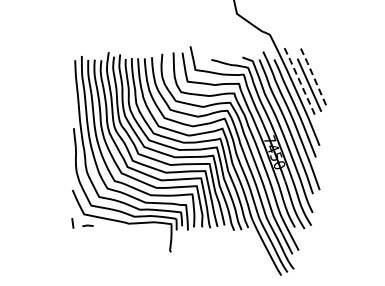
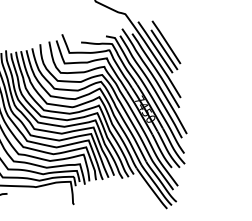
line: (313, 76) -> (166, 42), dashed -> solid
line: (299, 79) -> (155, 46), dashed -> solid

